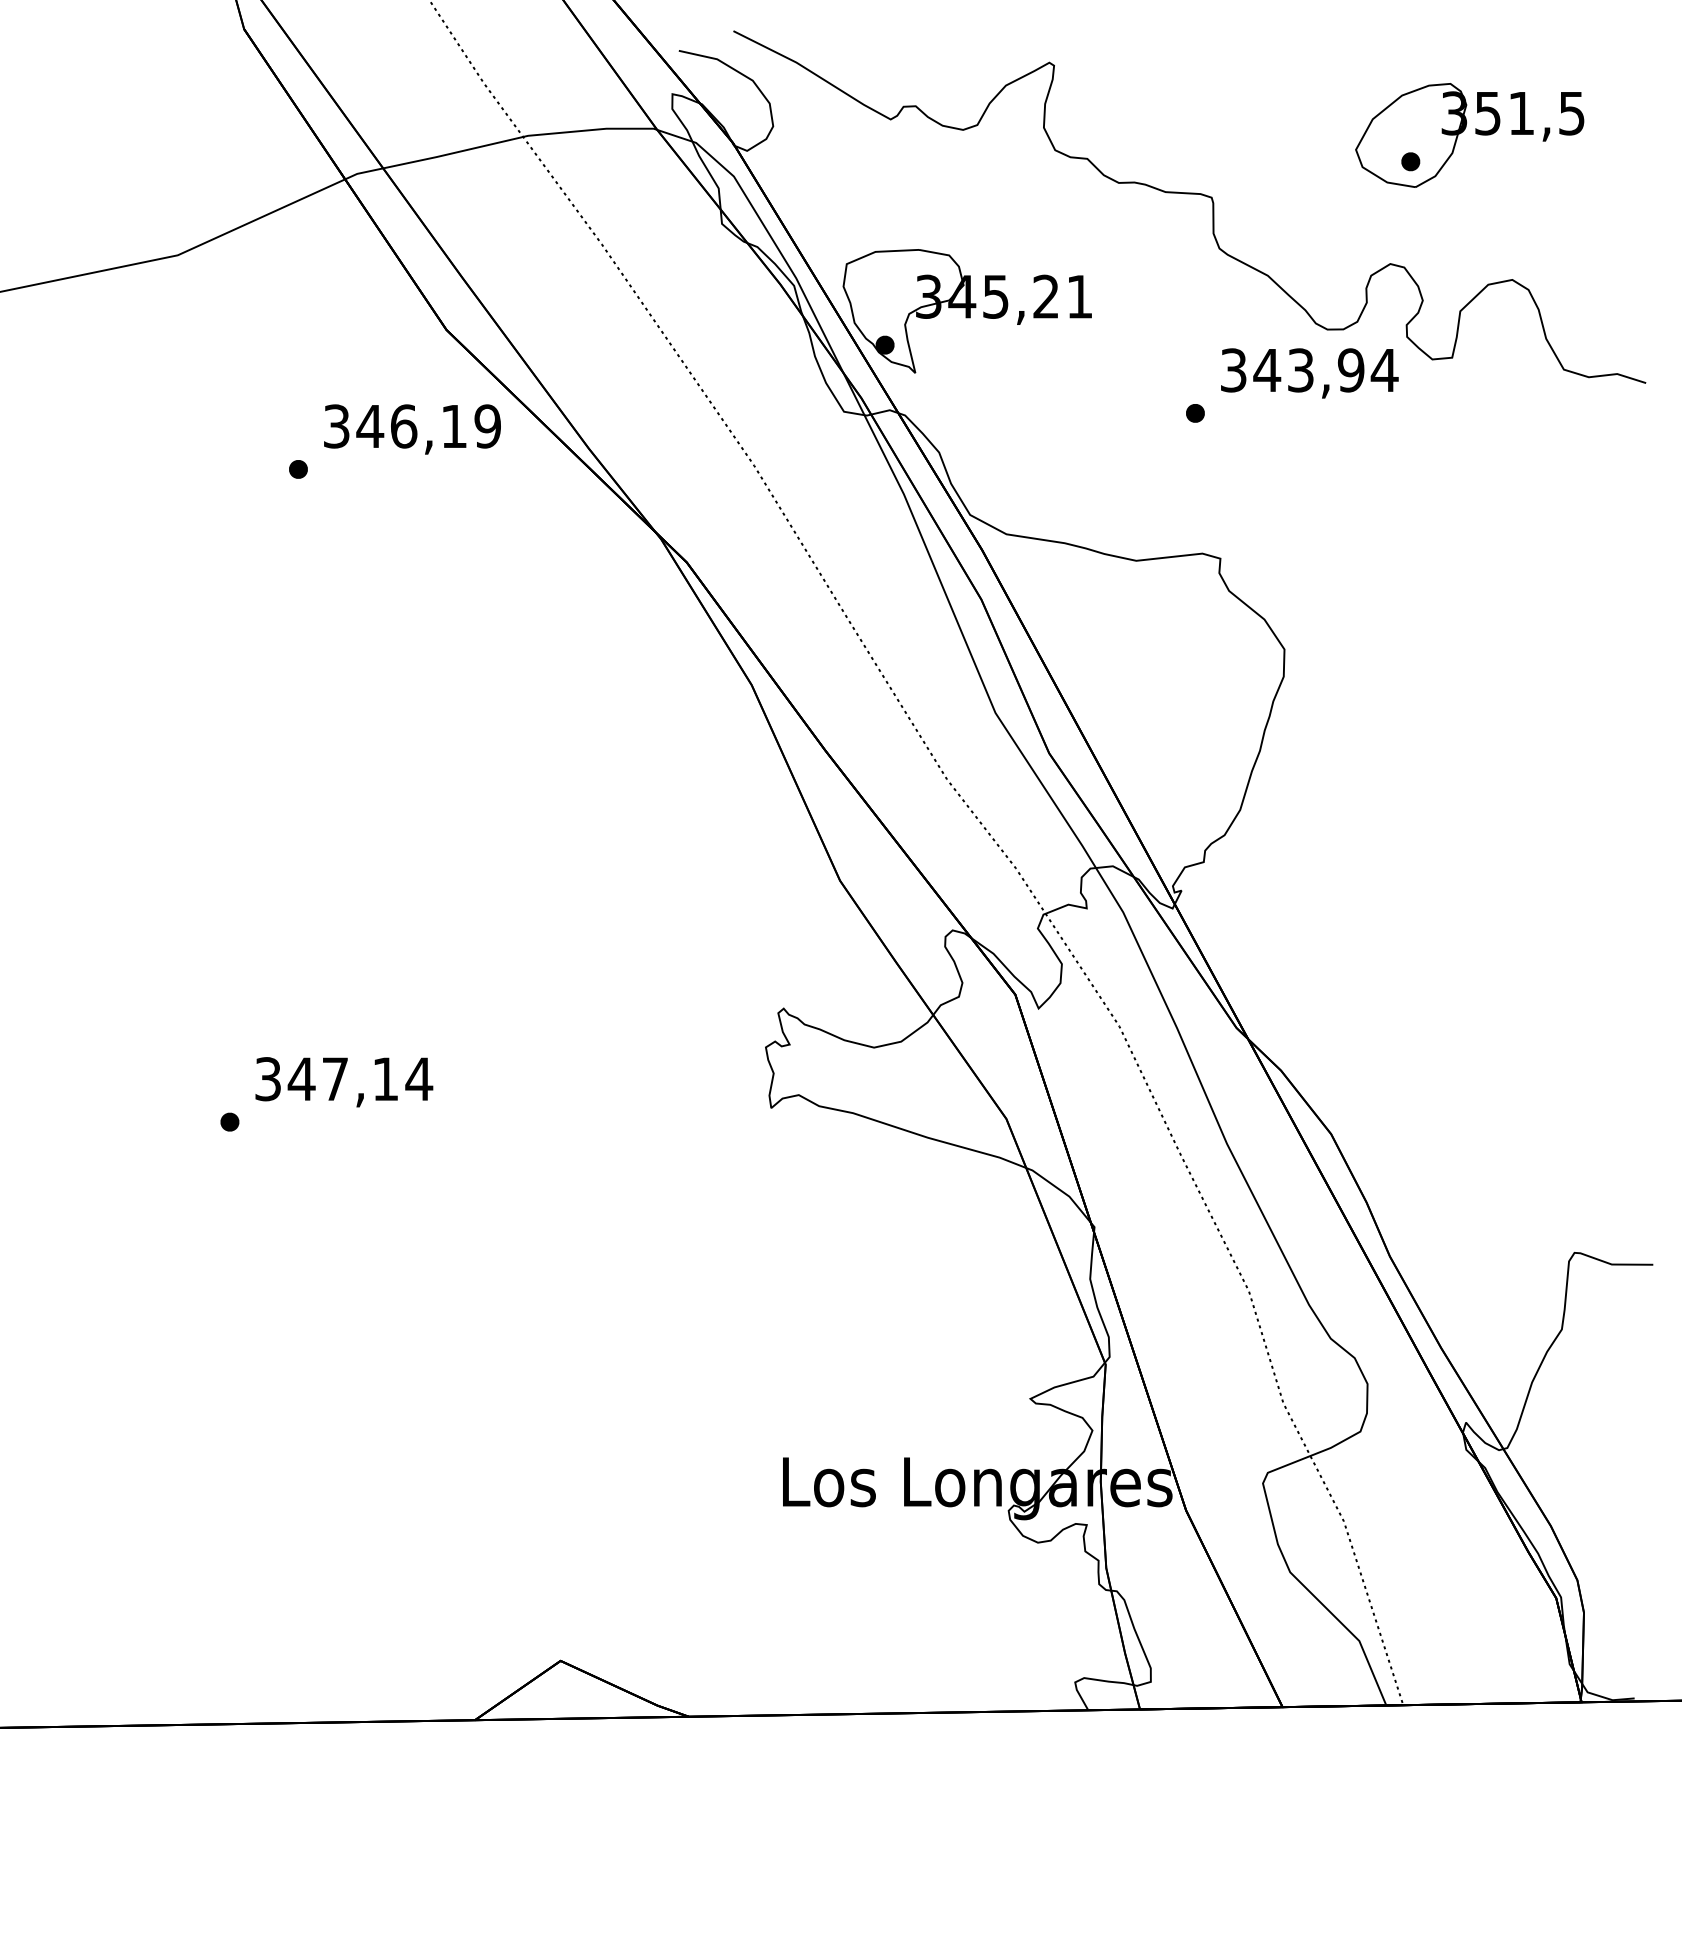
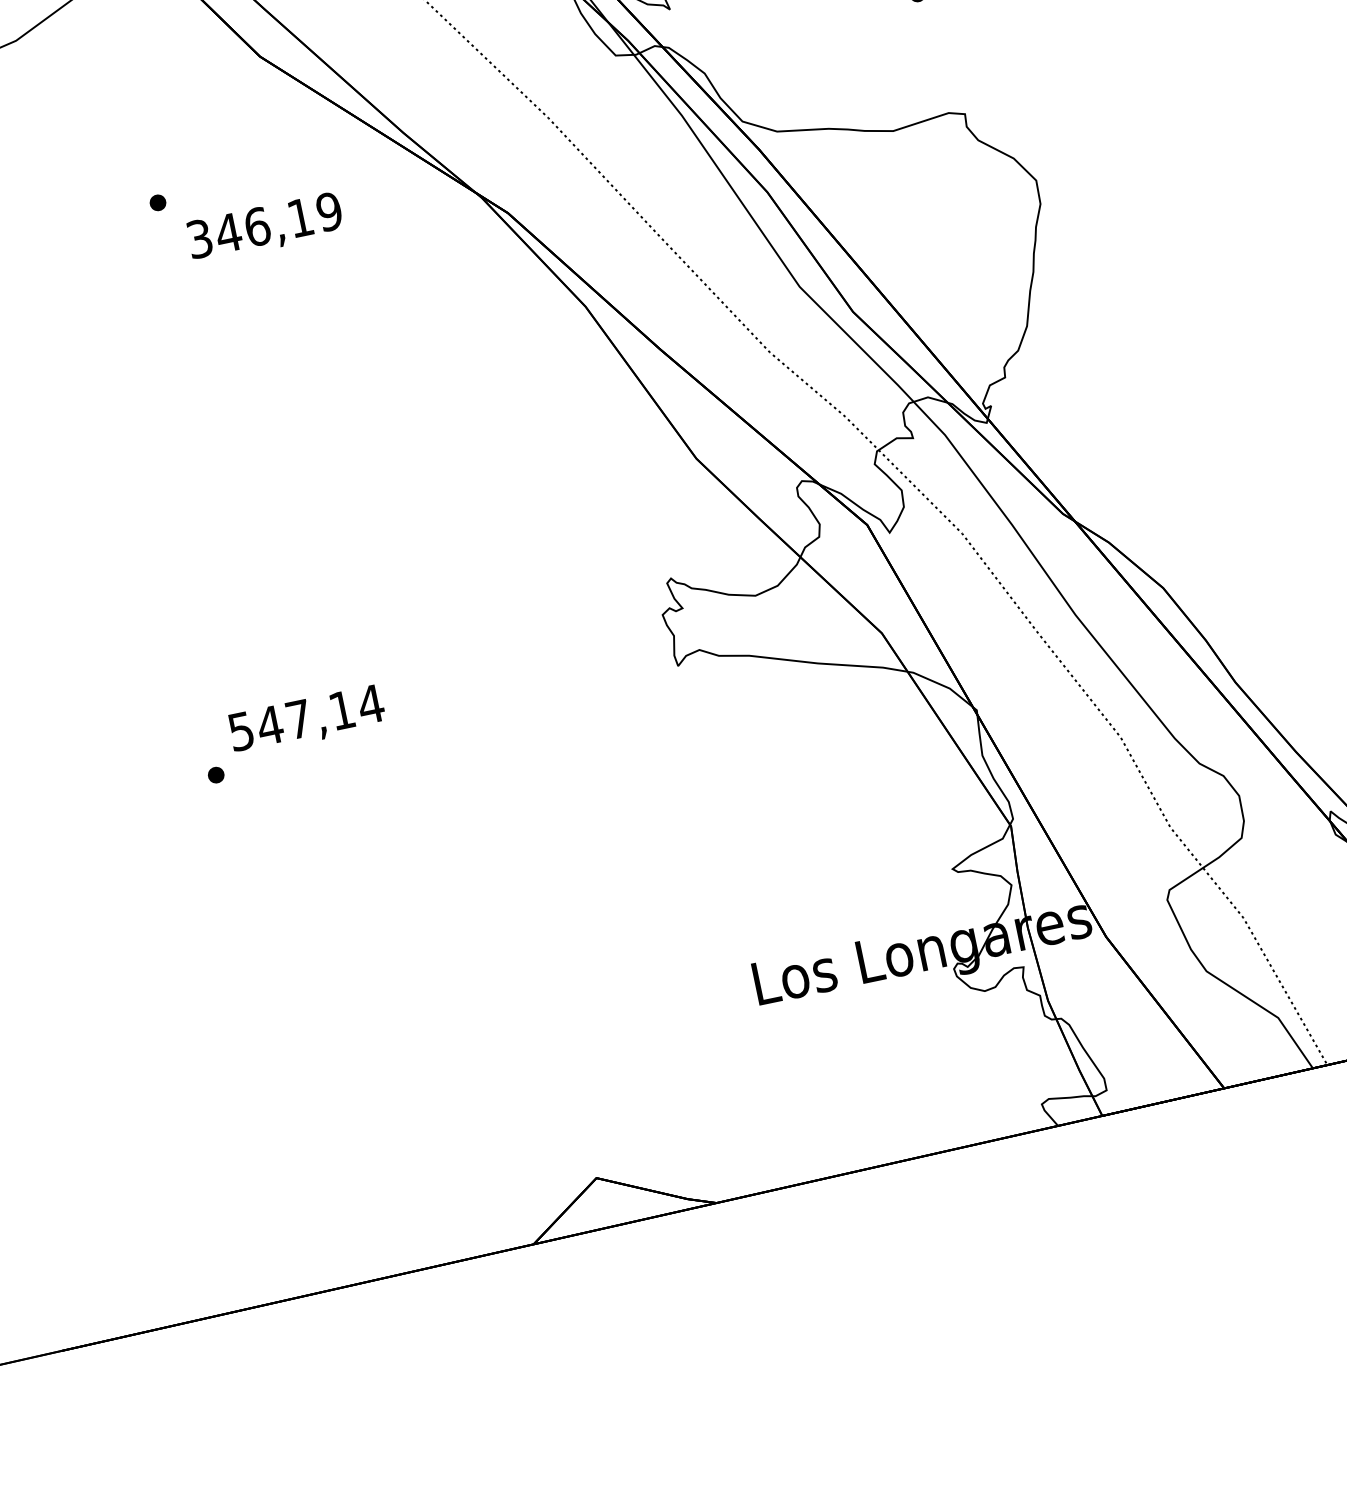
text: (412, 429) -> (265, 227), moved
text: (268, 1078) -> (241, 730), 347,14 -> 547,14

